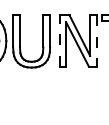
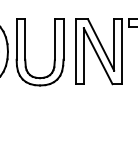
line: (59, 40) -> (75, 51), dashed -> solid
line: (96, 40) -> (122, 51), dashed -> solid

